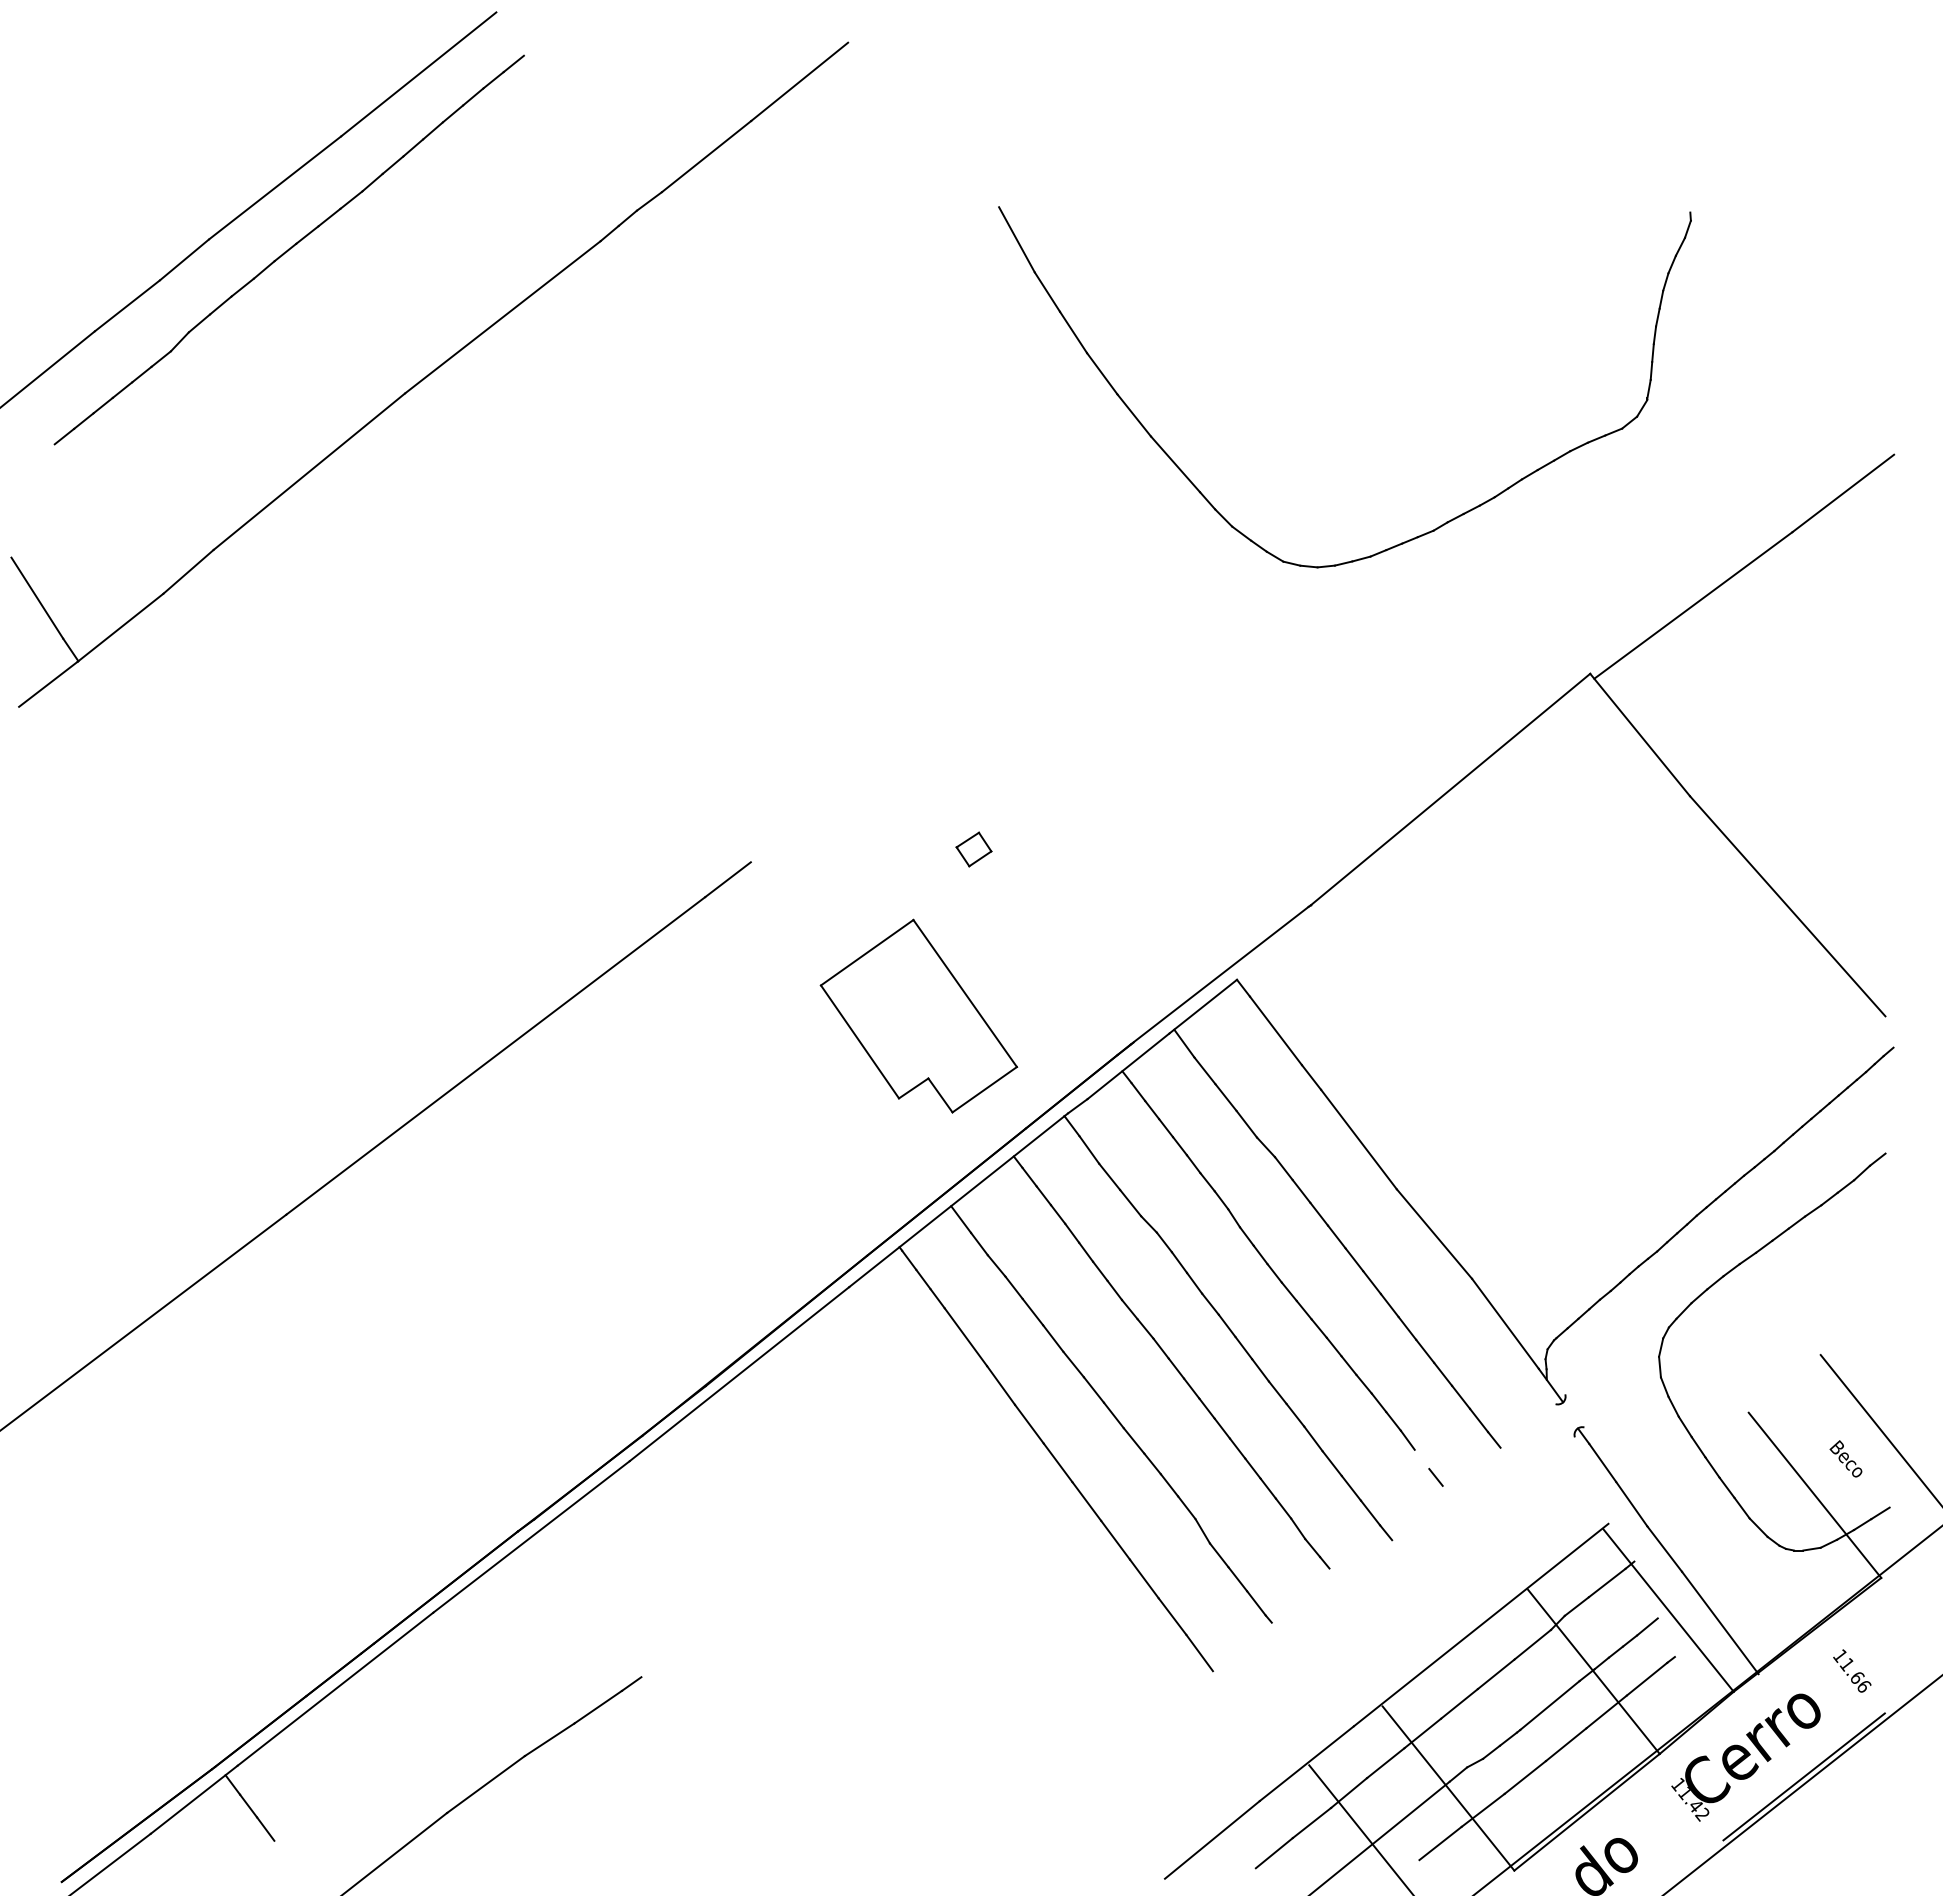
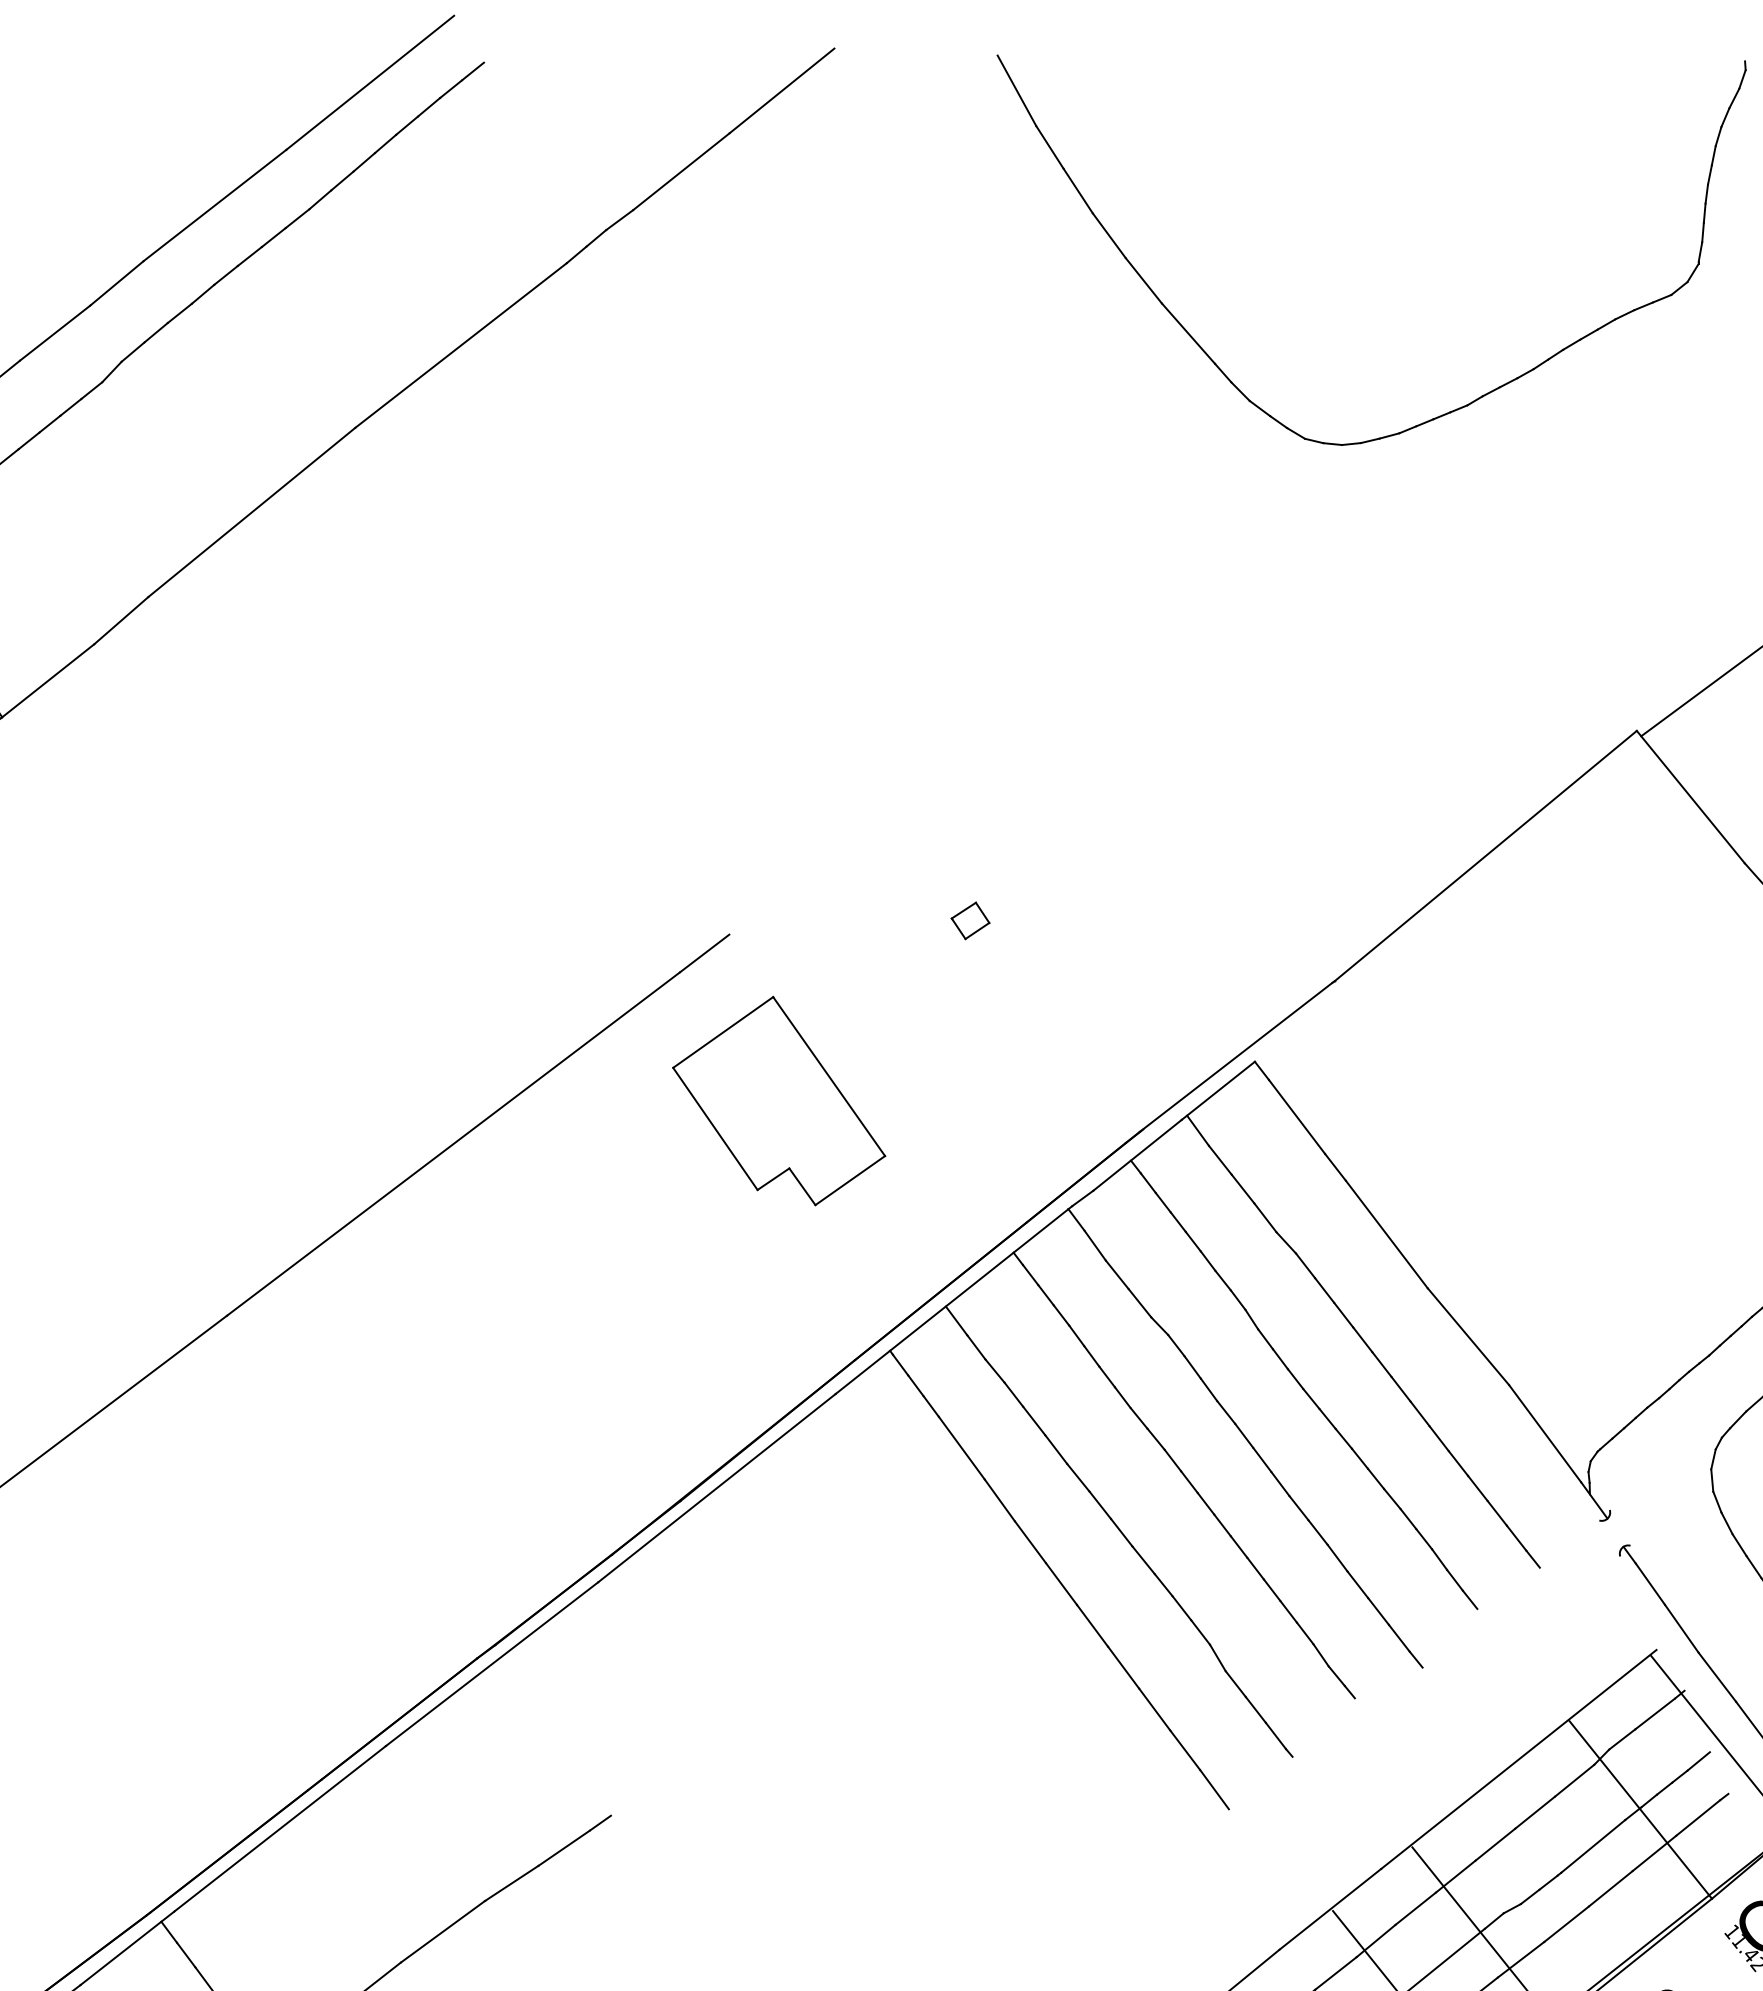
part: (1406, 540) -> (1438, 415), moved
part: (918, 1015) -> (778, 1100), moved
line: (1421, 1459) -> (1454, 1580), added

